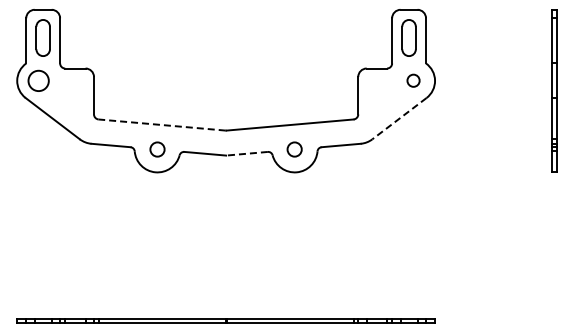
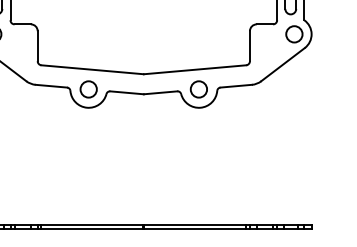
circle: (413, 80) -> (294, 33), size x1.67
line: (399, 118) -> (283, 64), dashed -> solid
line: (162, 125) -> (92, 70), dashed -> solid
circle: (157, 149) -> (88, 89), size x1.43
circle: (294, 149) -> (198, 89), size x1.43
line: (247, 153) -> (160, 92), dashed -> solid

